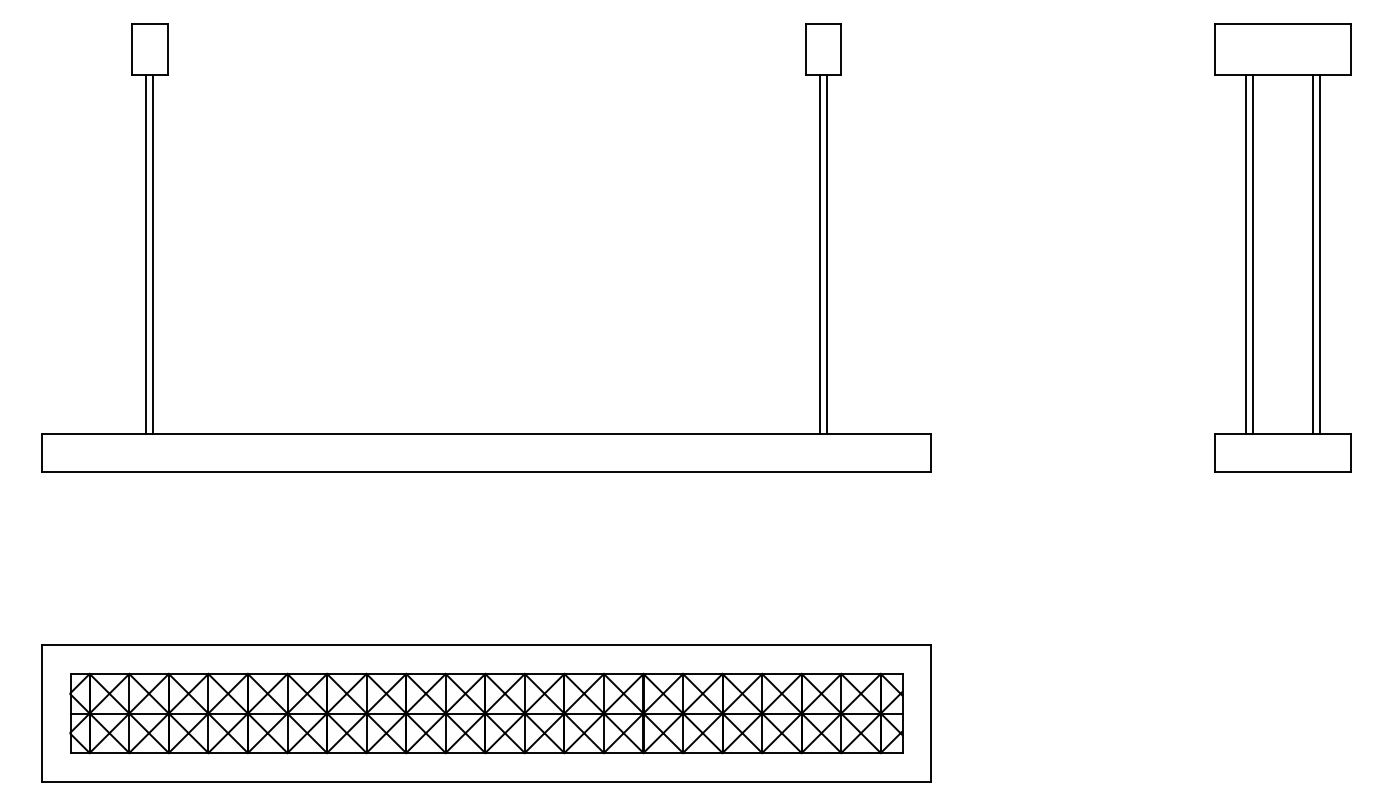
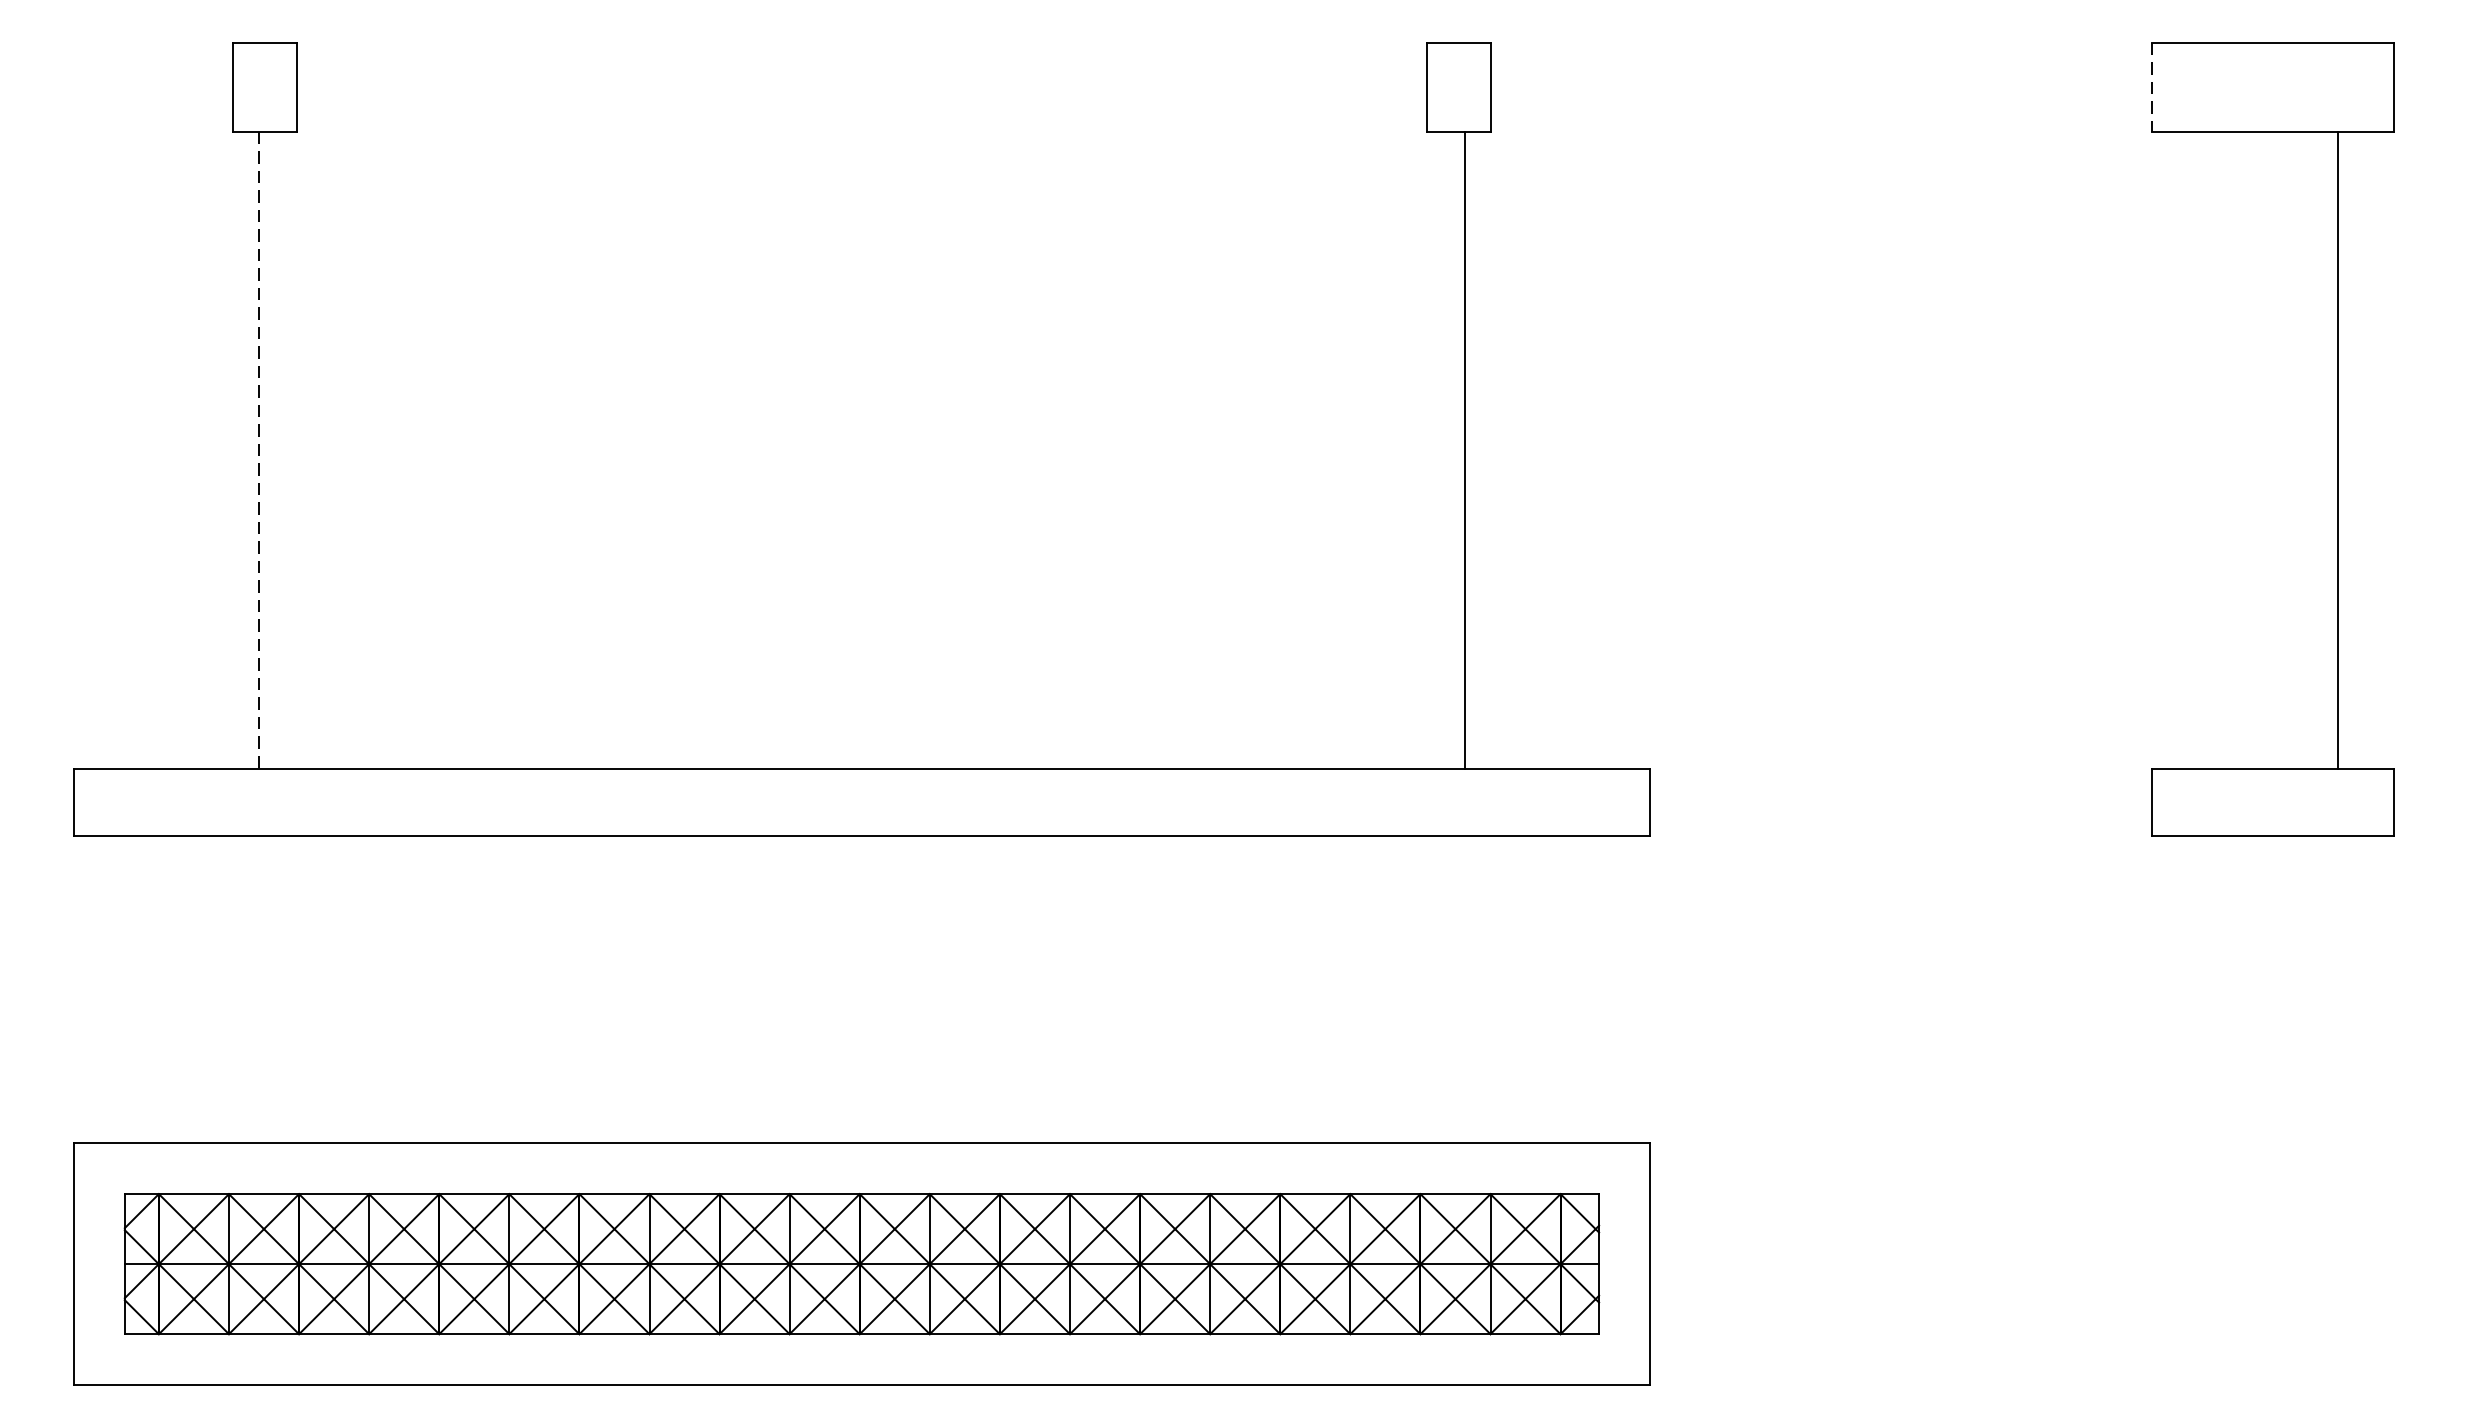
line: (1214, 49) -> (2151, 87), solid -> dashed
line: (153, 253) -> (271, 449), removed
line: (819, 253) -> (1451, 449), removed
line: (1246, 253) -> (2208, 449), removed
line: (1253, 253) -> (2220, 449), removed
line: (1312, 253) -> (2325, 449), removed
line: (145, 254) -> (257, 450), solid -> dashed

